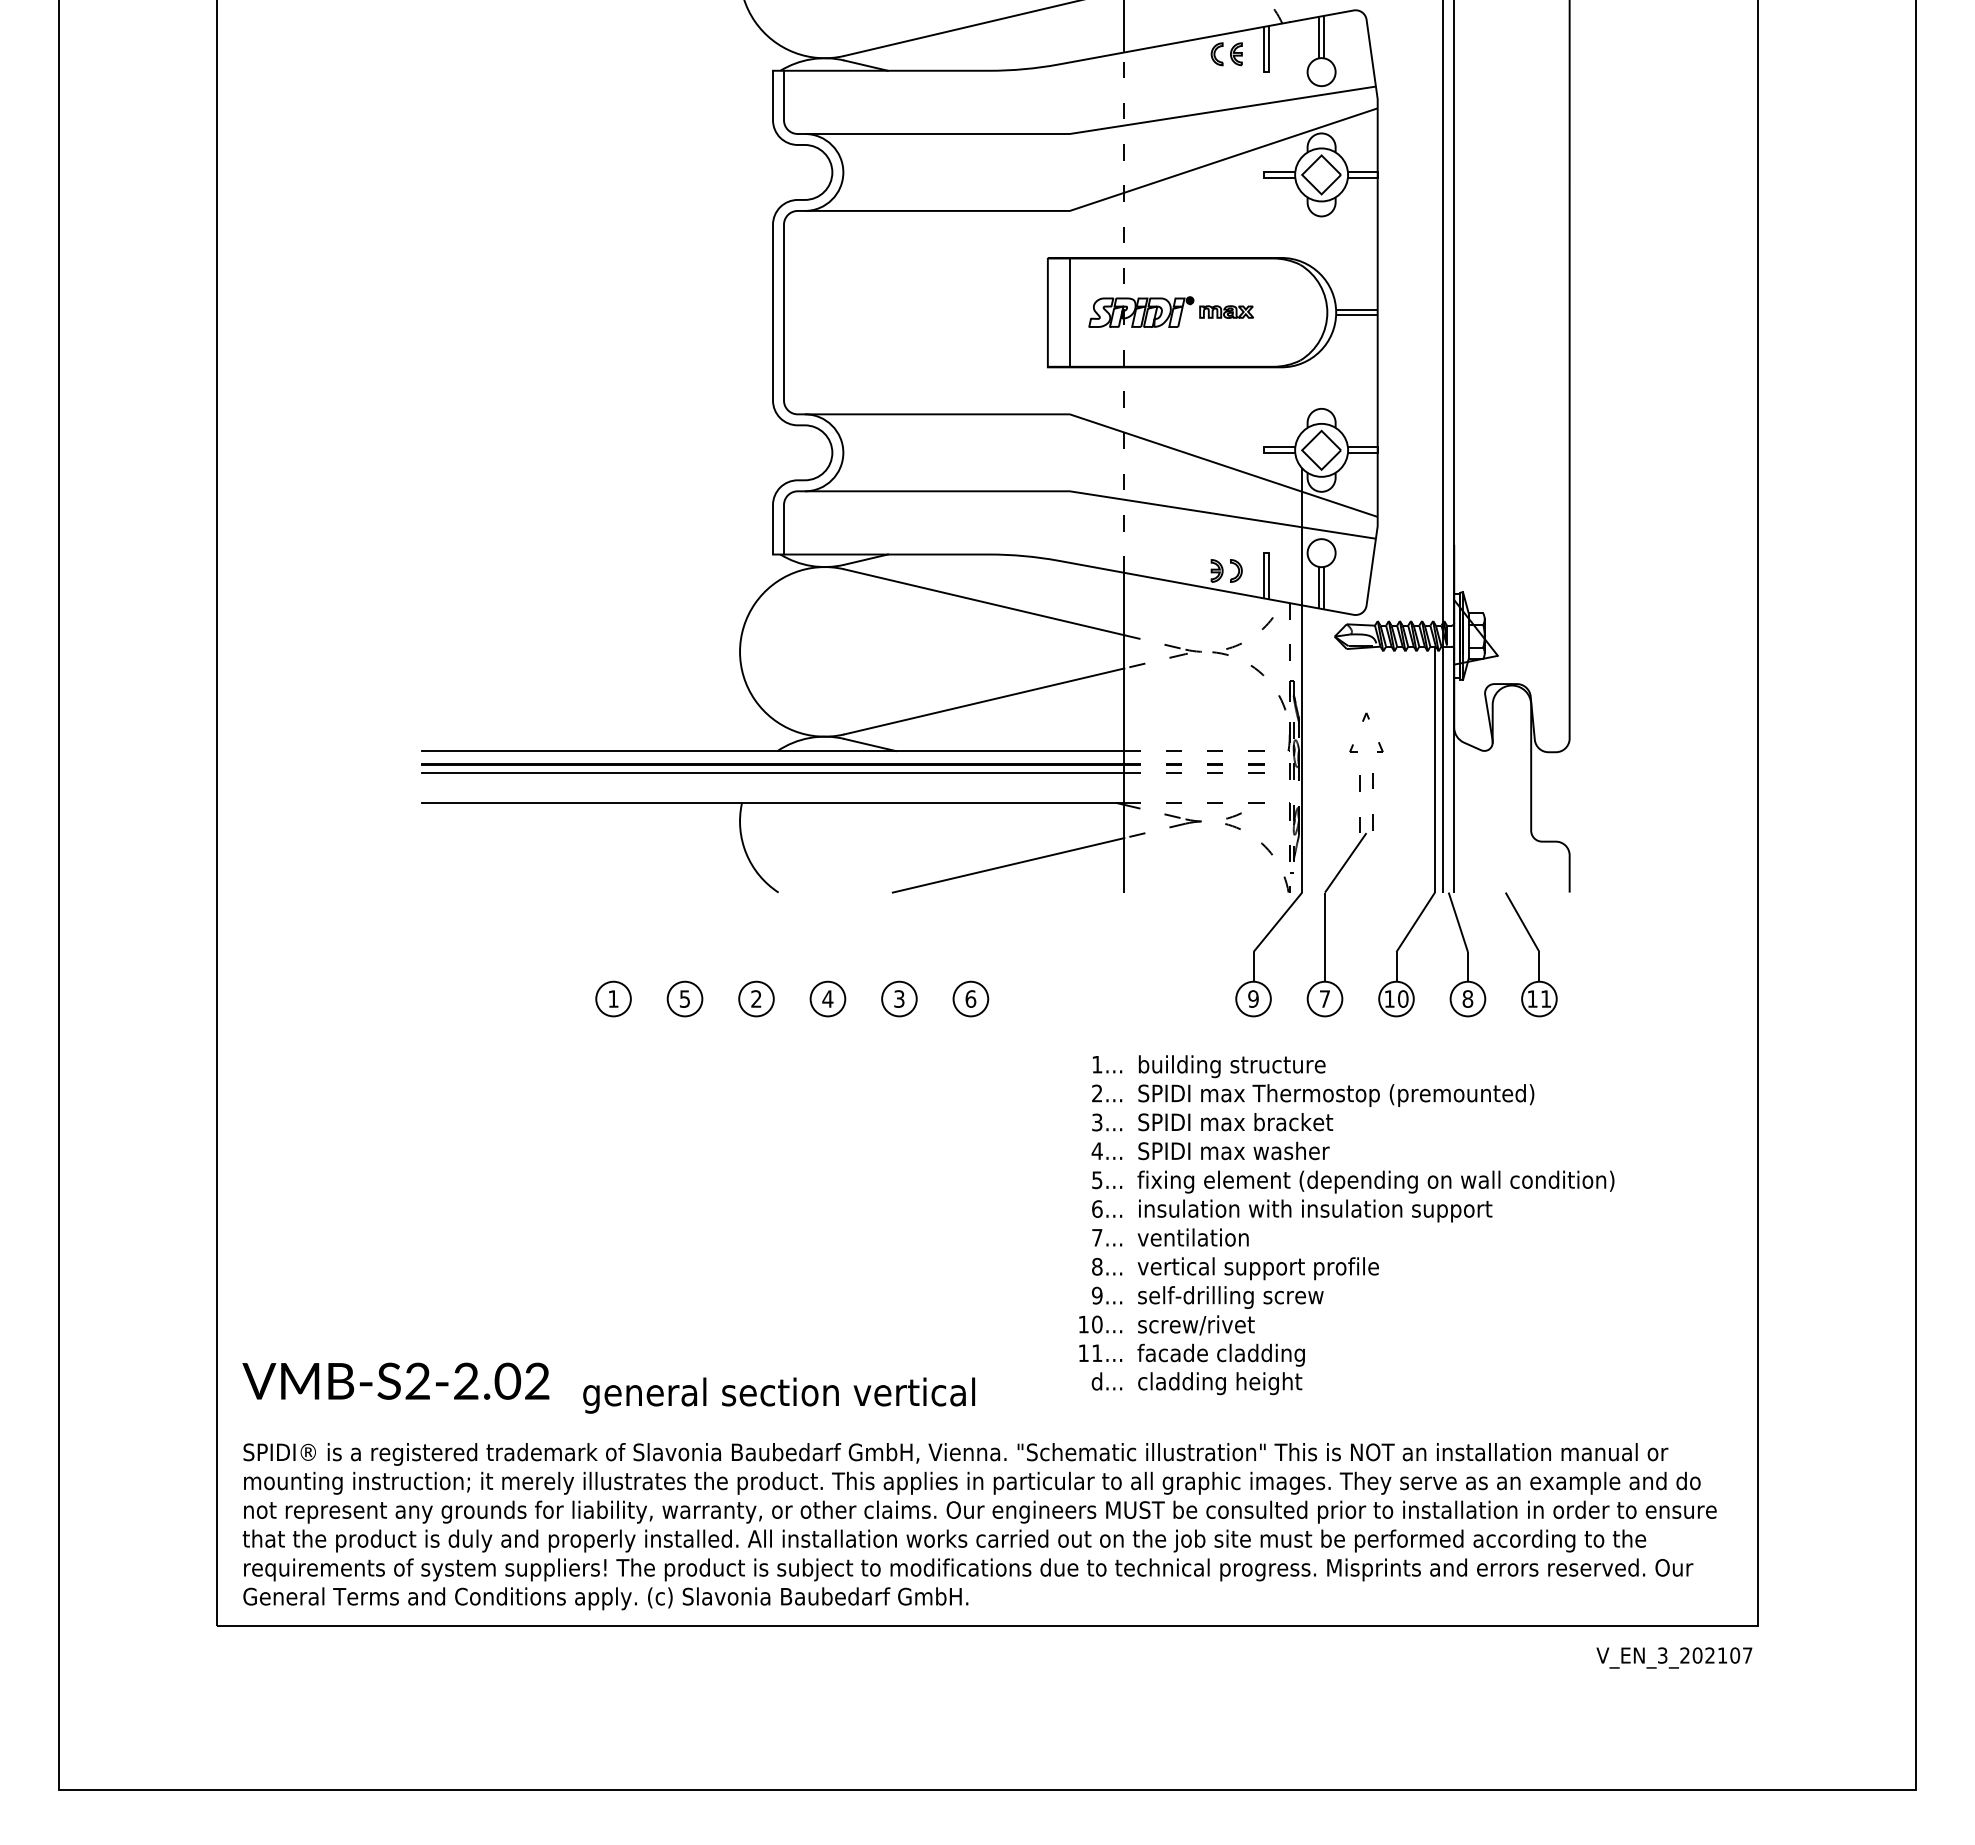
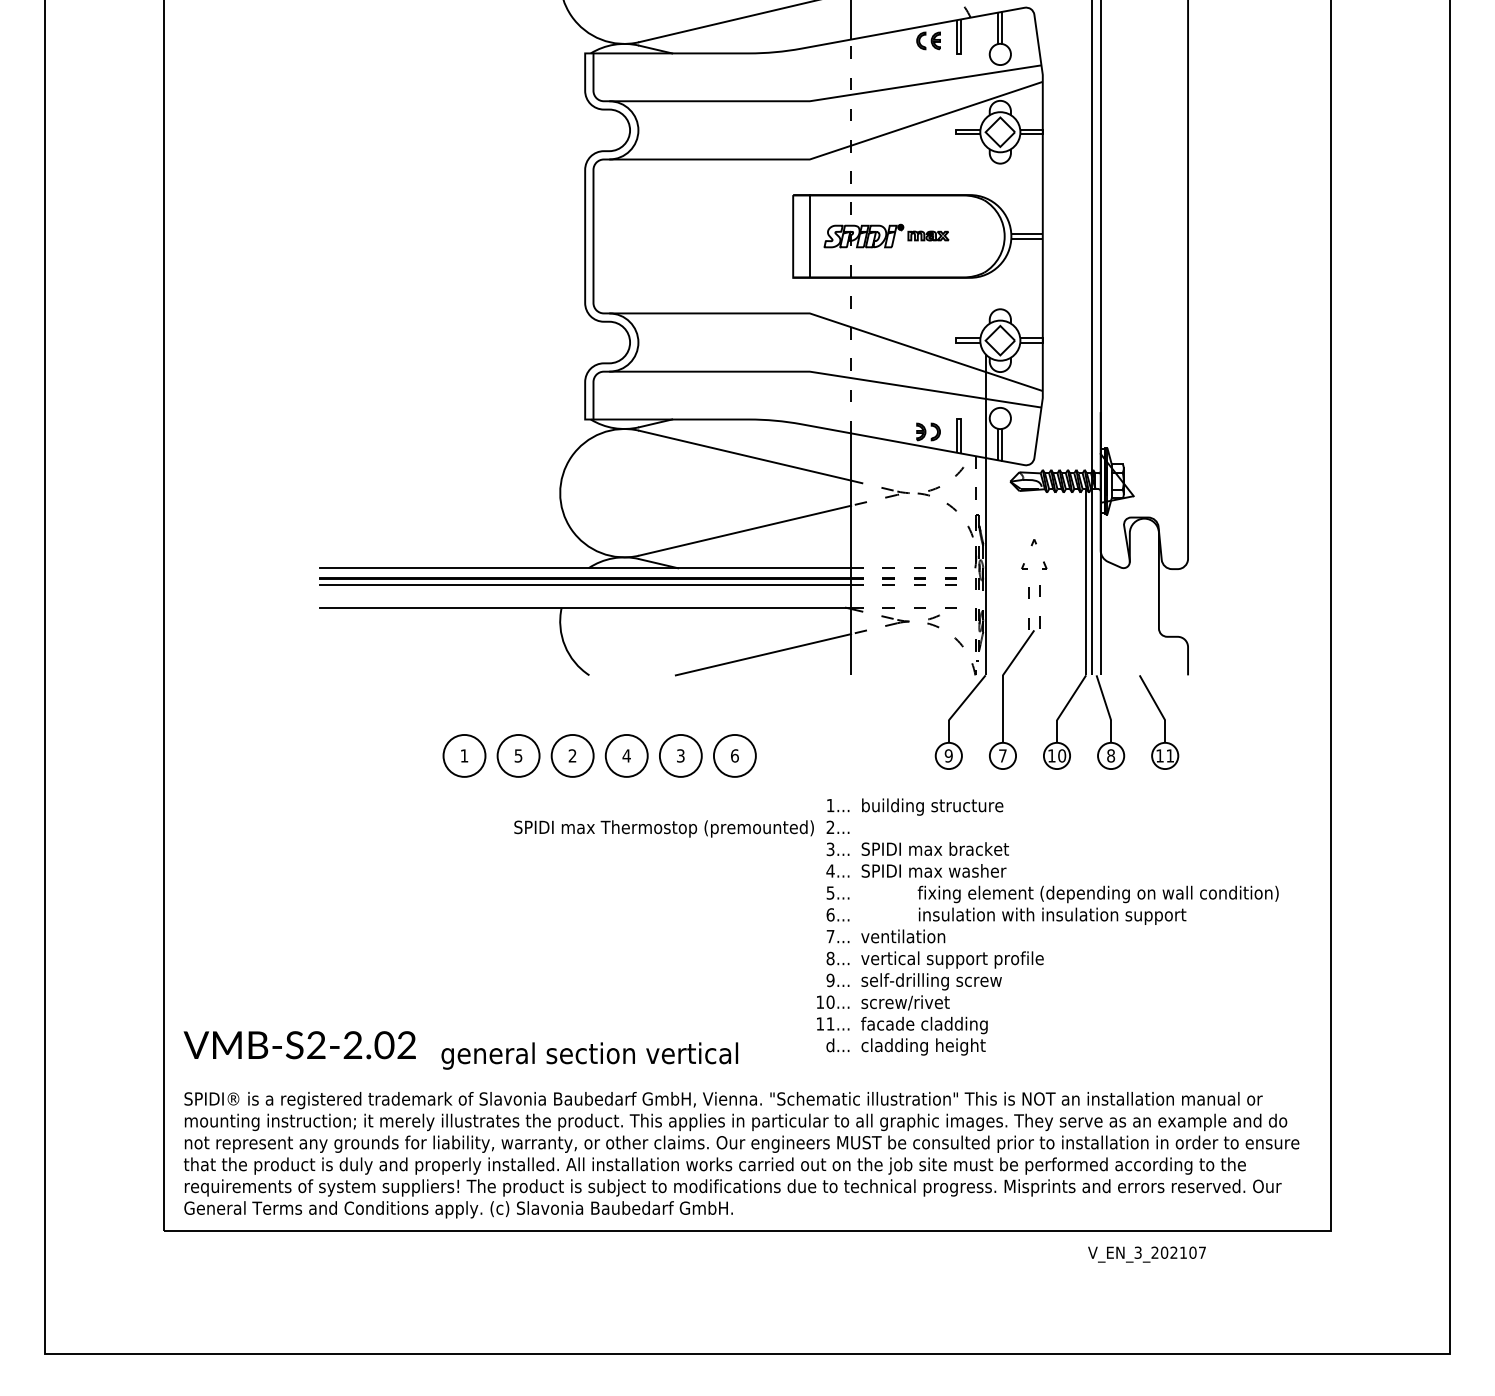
circle: (613, 998) -> (464, 755), size x1.6
circle: (684, 998) -> (518, 755), size x1.6
circle: (756, 998) -> (572, 755), size x1.6
circle: (827, 998) -> (626, 755), size x1.6
circle: (899, 998) -> (680, 755), size x1.6
circle: (970, 998) -> (734, 755), size x1.6
text: (1336, 1095) -> (664, 828), moved
text: (1375, 1196) -> (1097, 905), moved
text: (1674, 1657) -> (1147, 1254), moved

